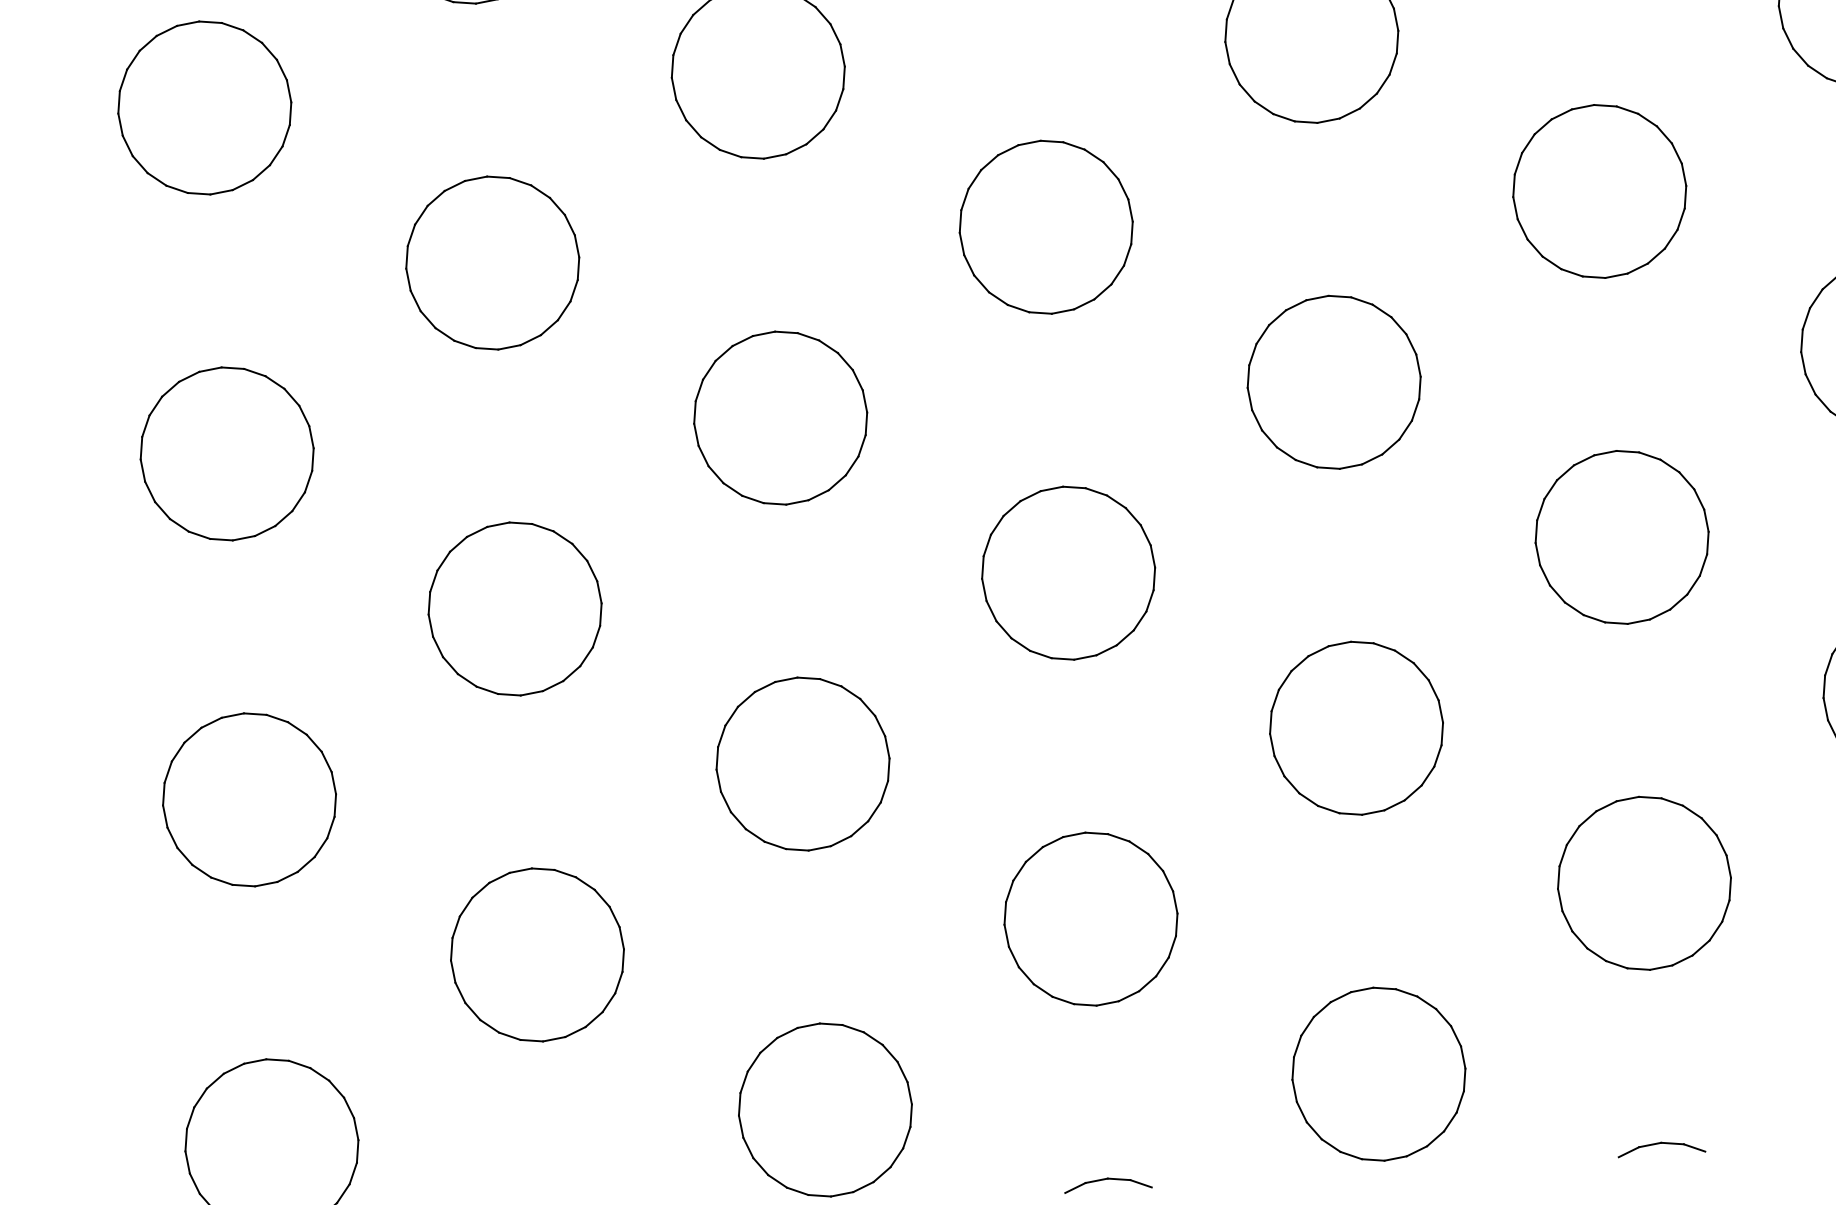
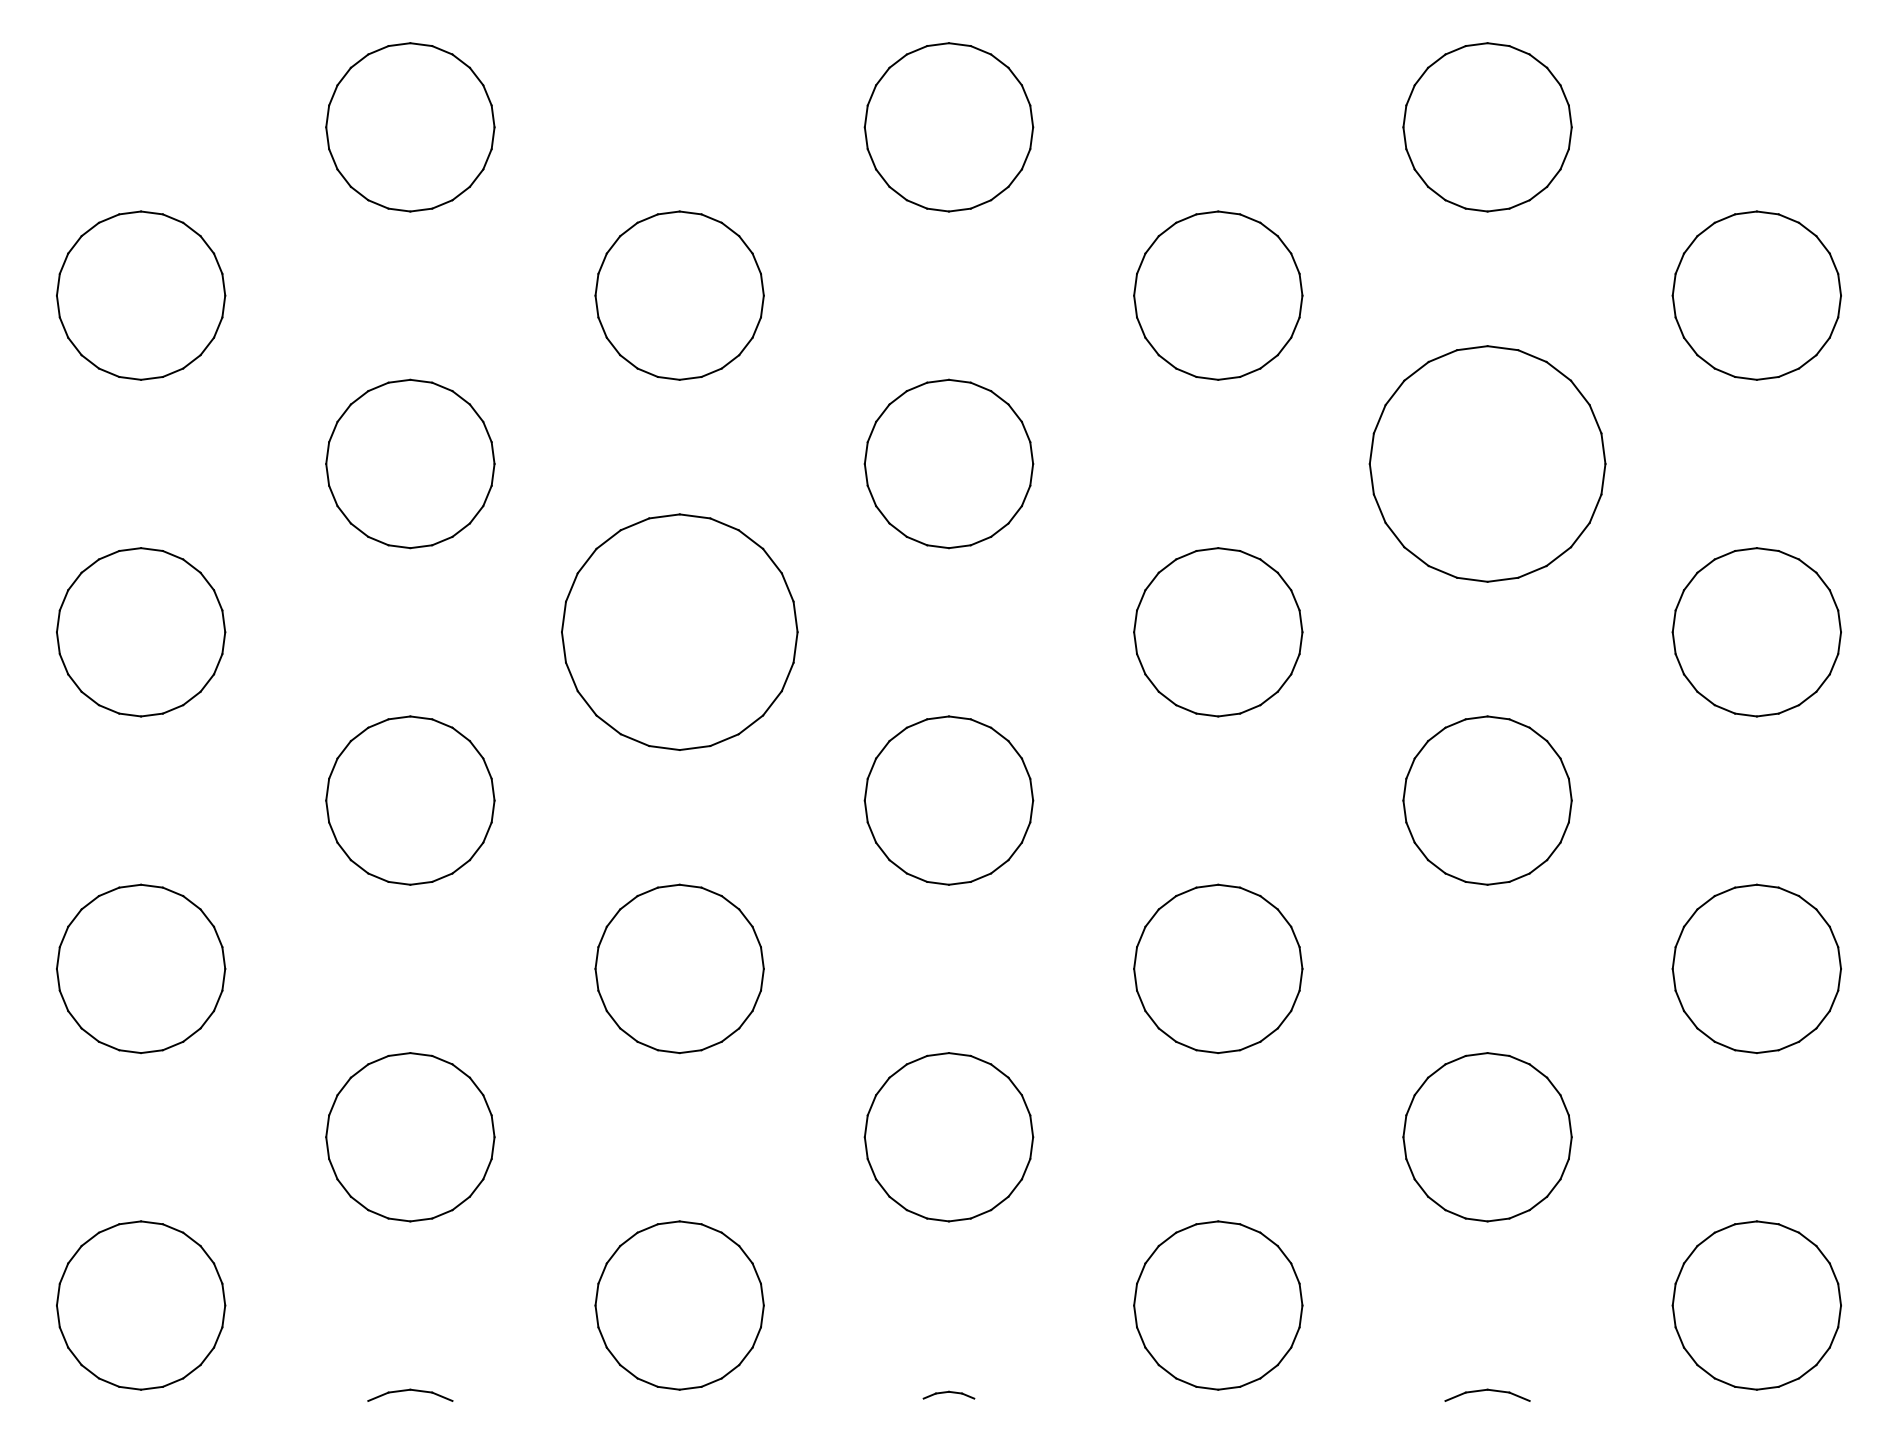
part: (1599, 190) -> (1487, 463), size x1.4
part: (780, 418) -> (679, 632), size x1.4
part: (1107, 1183) -> (948, 1394), size x0.6

